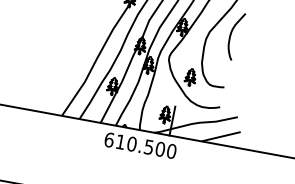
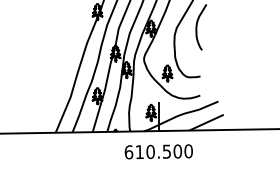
text: (140, 145) -> (158, 151), moved

